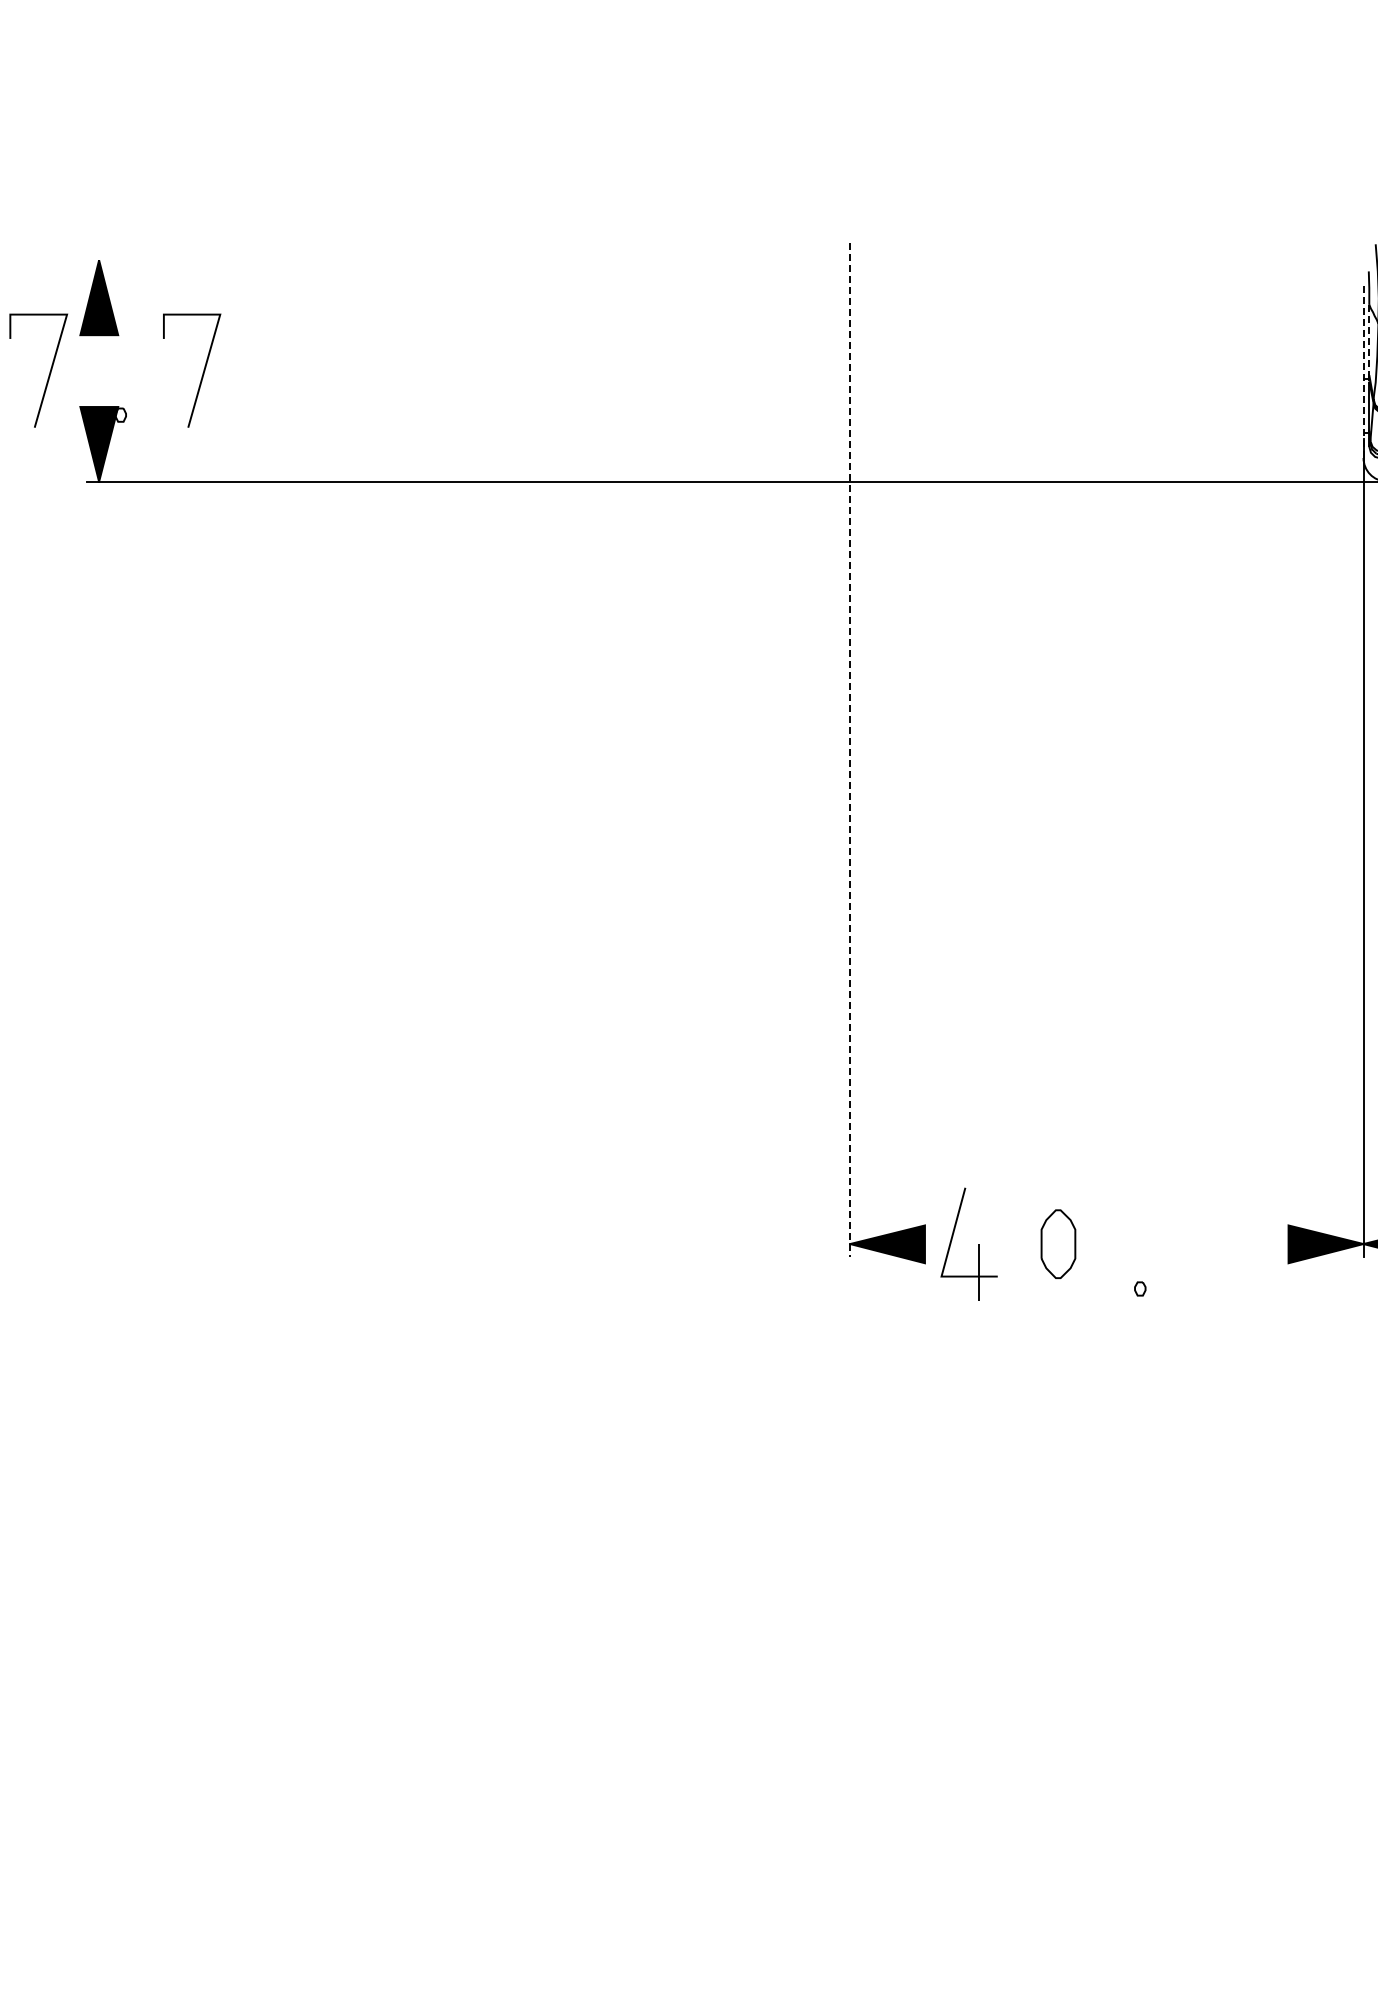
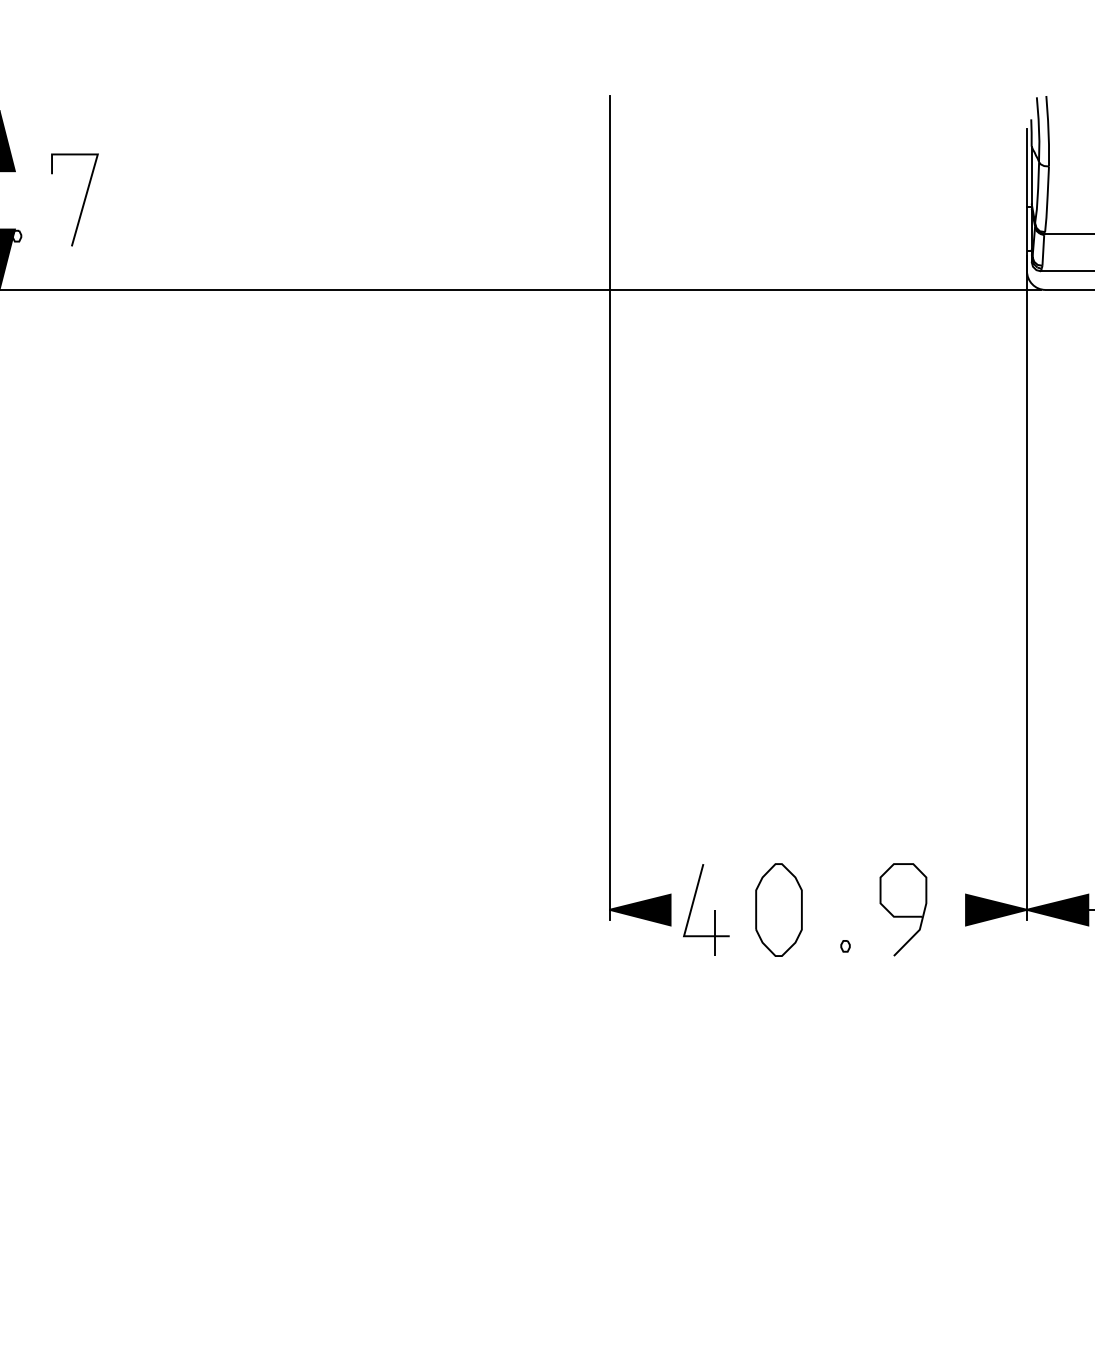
line: (1369, 340) -> (1031, 175), dashed -> solid
line: (1363, 370) -> (1026, 199), dashed -> solid
line: (850, 750) -> (610, 508), dashed -> solid
part: (1058, 1243) -> (779, 909), size x1.67
curve: (1211, 1251) -> (903, 915), added

